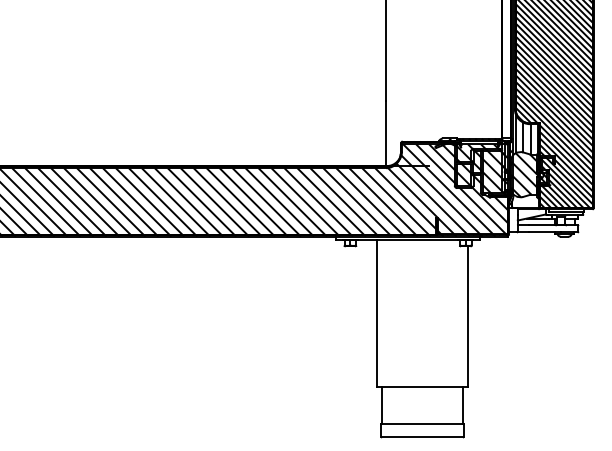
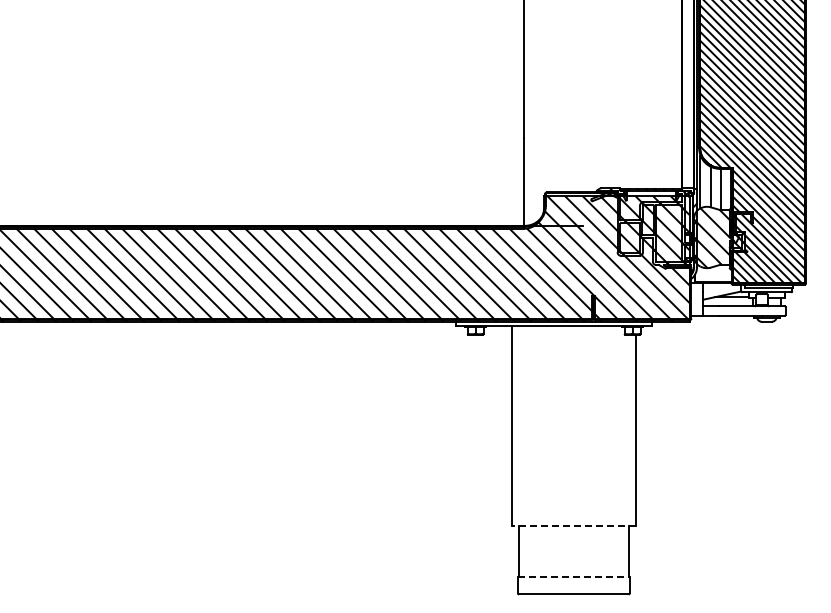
line: (422, 386) -> (573, 525), solid -> dashed
line: (422, 424) -> (573, 576), solid -> dashed

